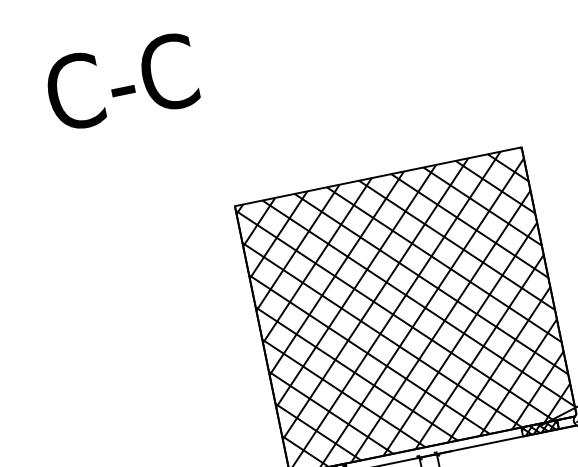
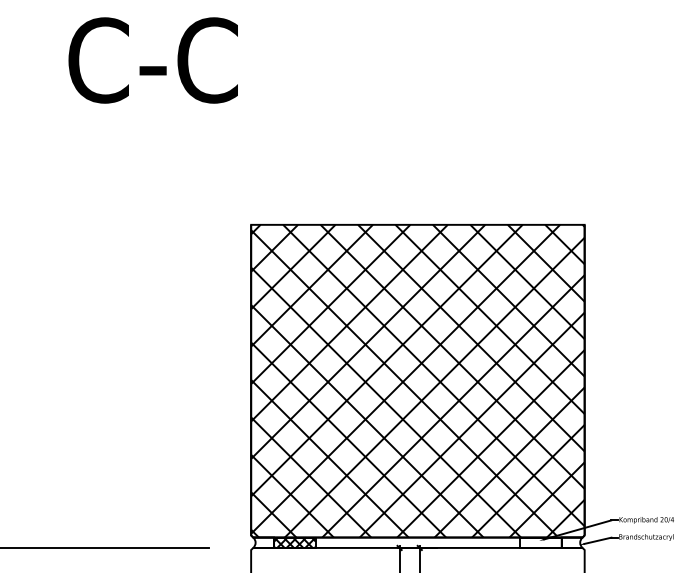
hatch: (539, 428) -> (540, 542), removed

